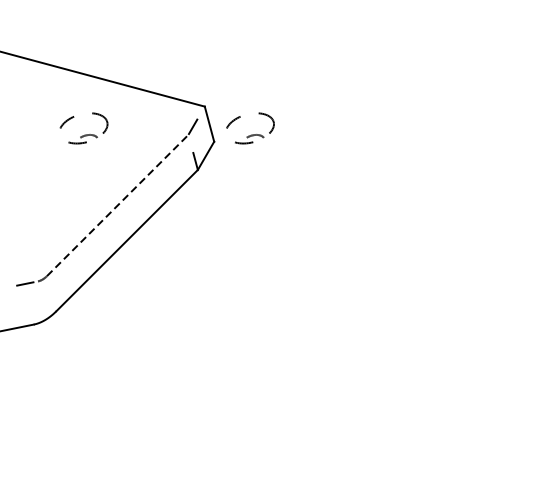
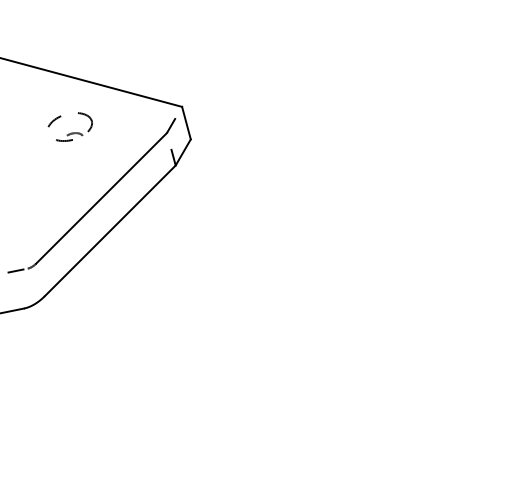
part: (251, 134) -> (225, 132), removed
line: (117, 204) -> (101, 197), dashed -> solid

